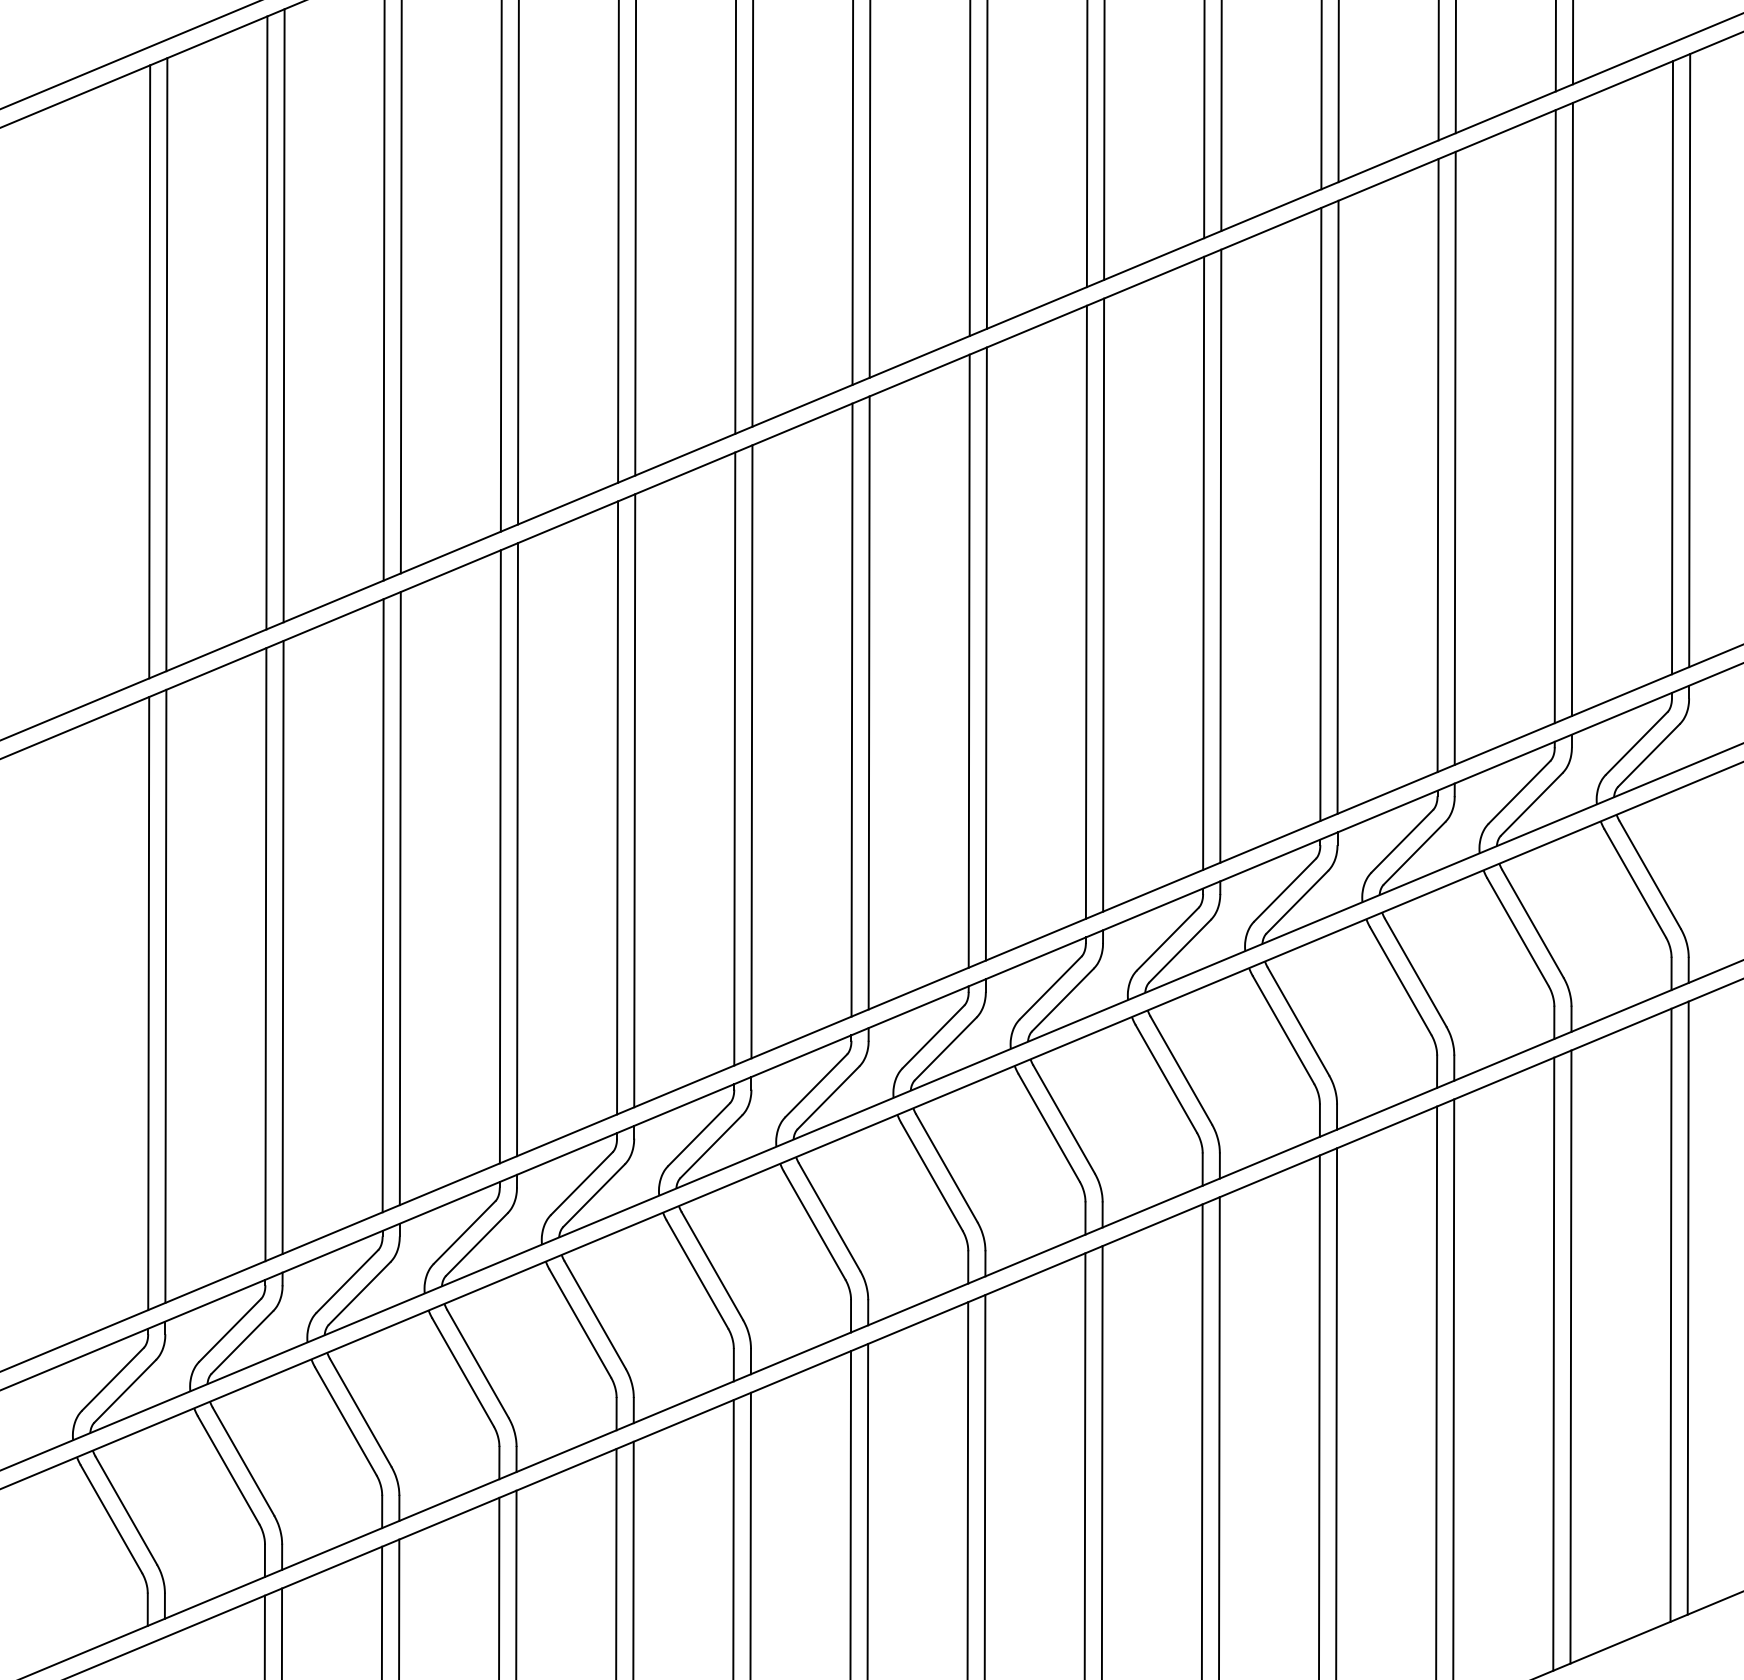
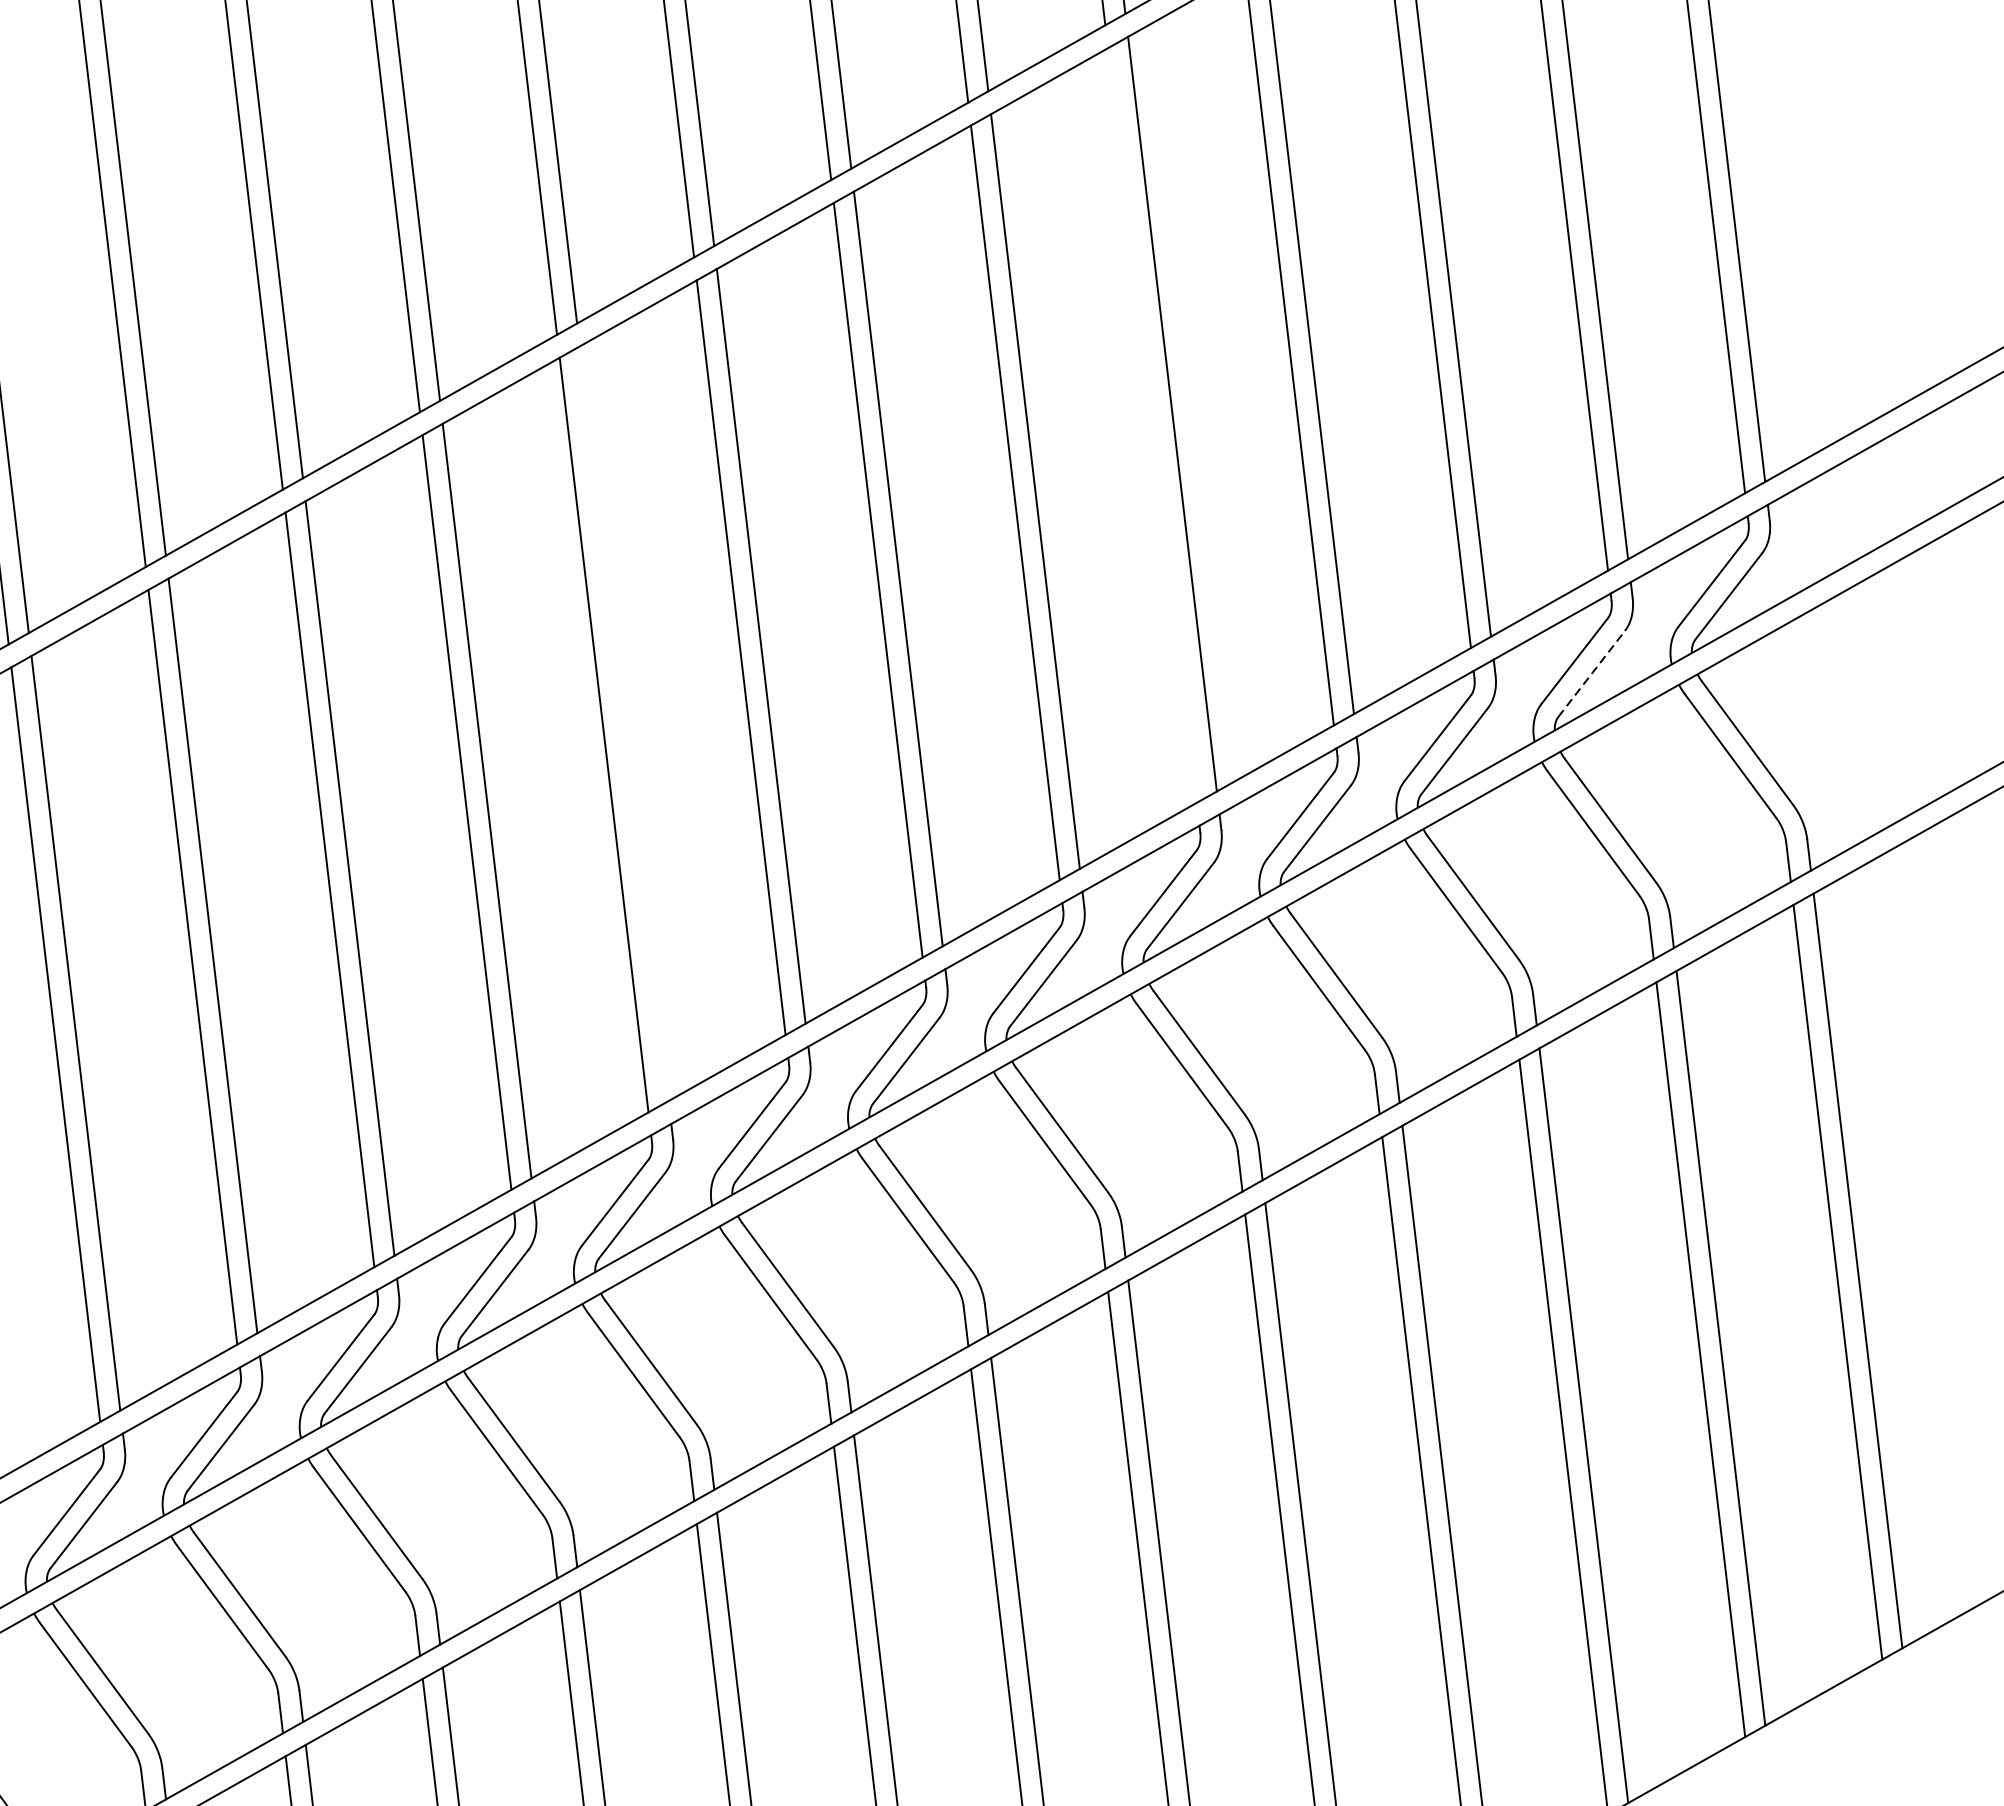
line: (1203, 562) -> (1152, 424), removed
line: (751, 751) -> (623, 723), removed
line: (1531, 804) -> (1591, 674), solid -> dashed

